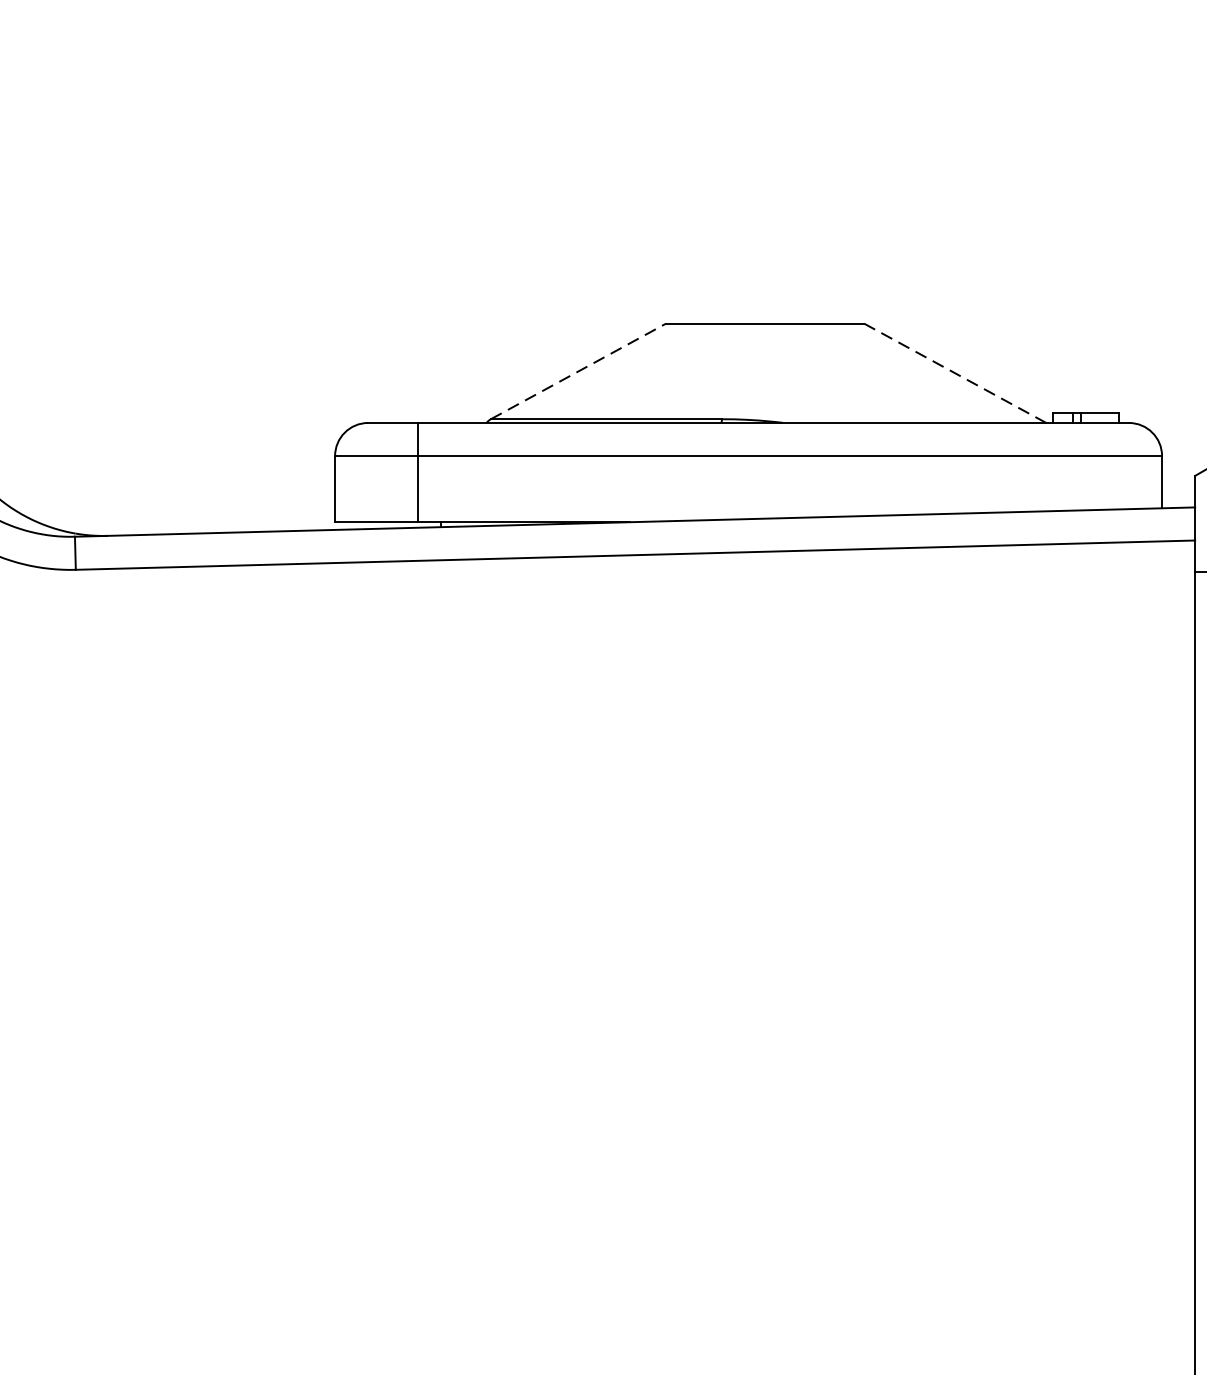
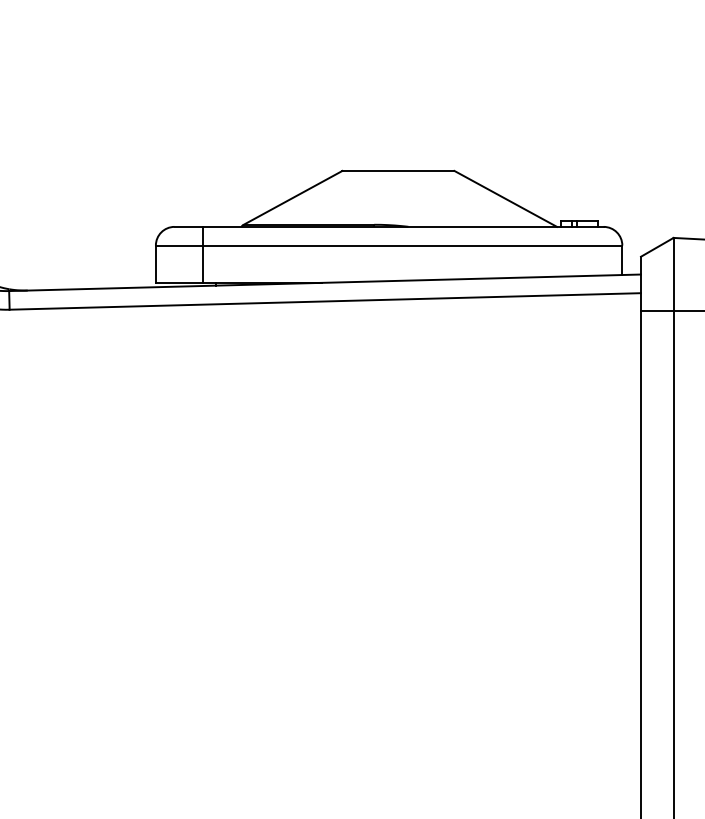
line: (579, 370) -> (293, 197), dashed -> solid
line: (954, 372) -> (505, 198), dashed -> solid

